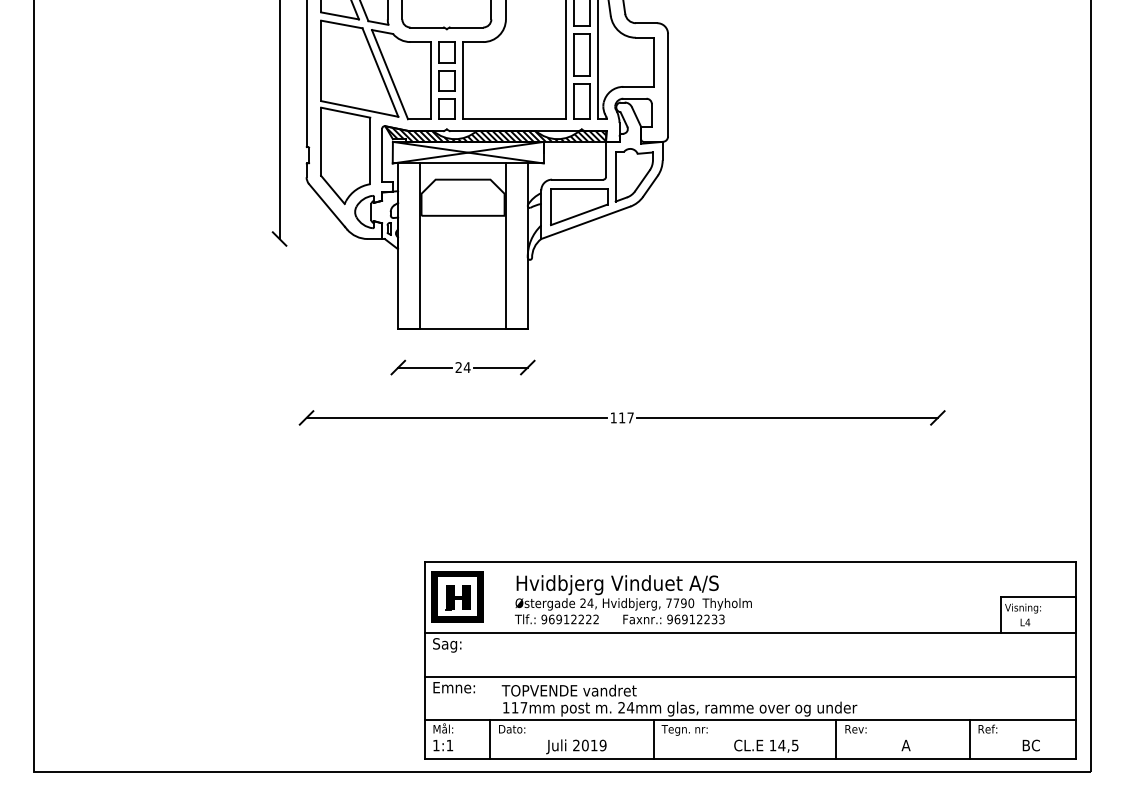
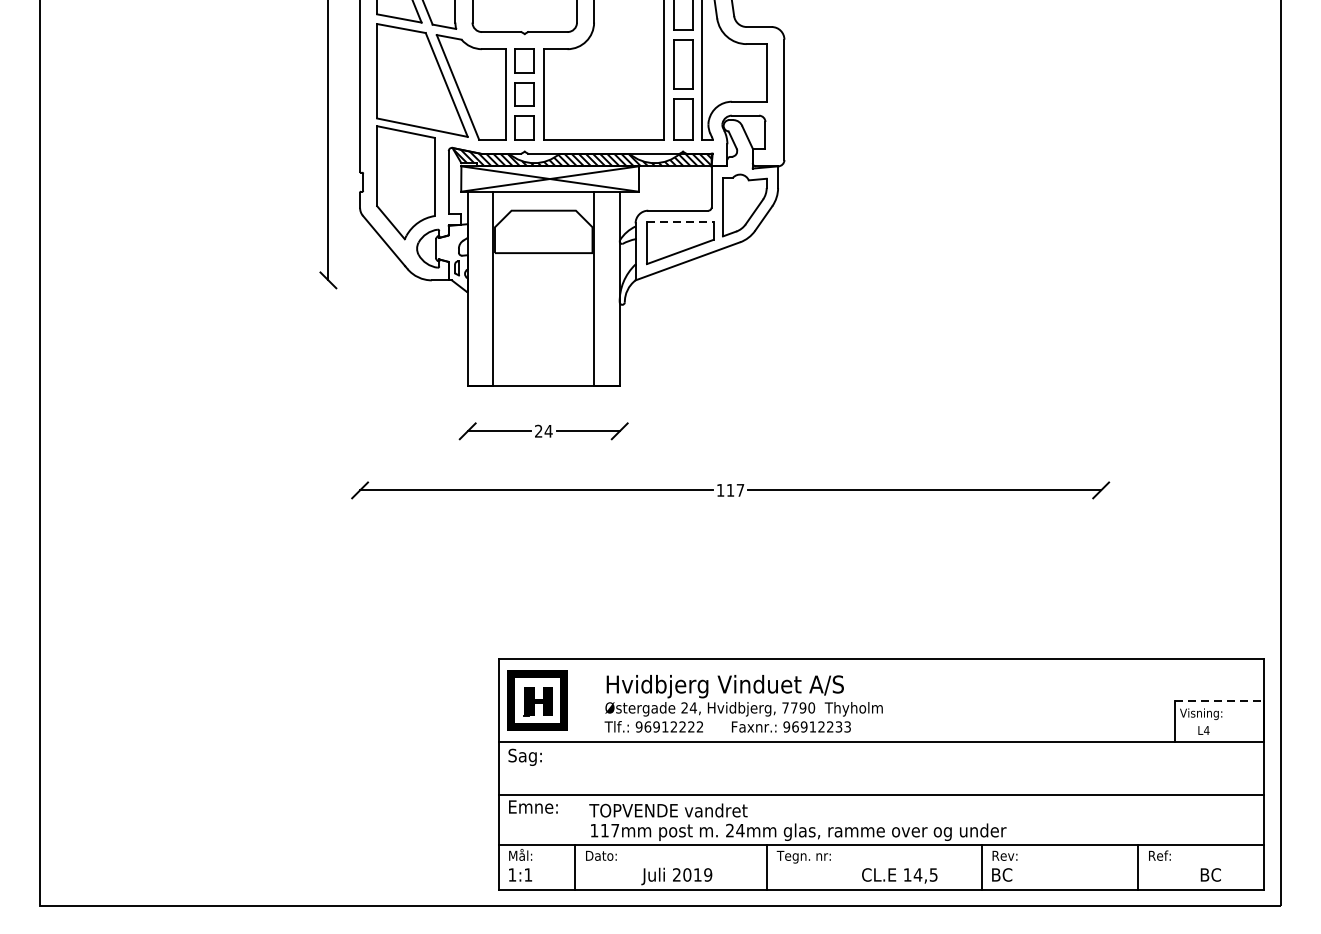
line: (579, 189) -> (680, 222), solid -> dashed
line: (1038, 597) -> (1219, 701), solid -> dashed
text: (877, 745) -> (1030, 874), A -> BC

